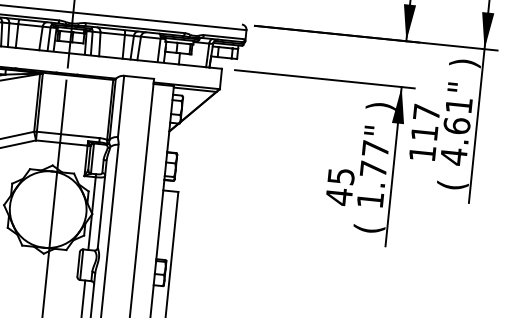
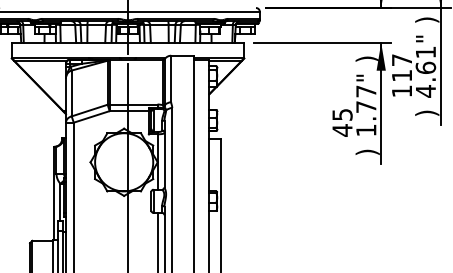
text: (453, 184) -> (427, 112), ( -> )
text: (369, 229) -> (367, 152), ( -> )

